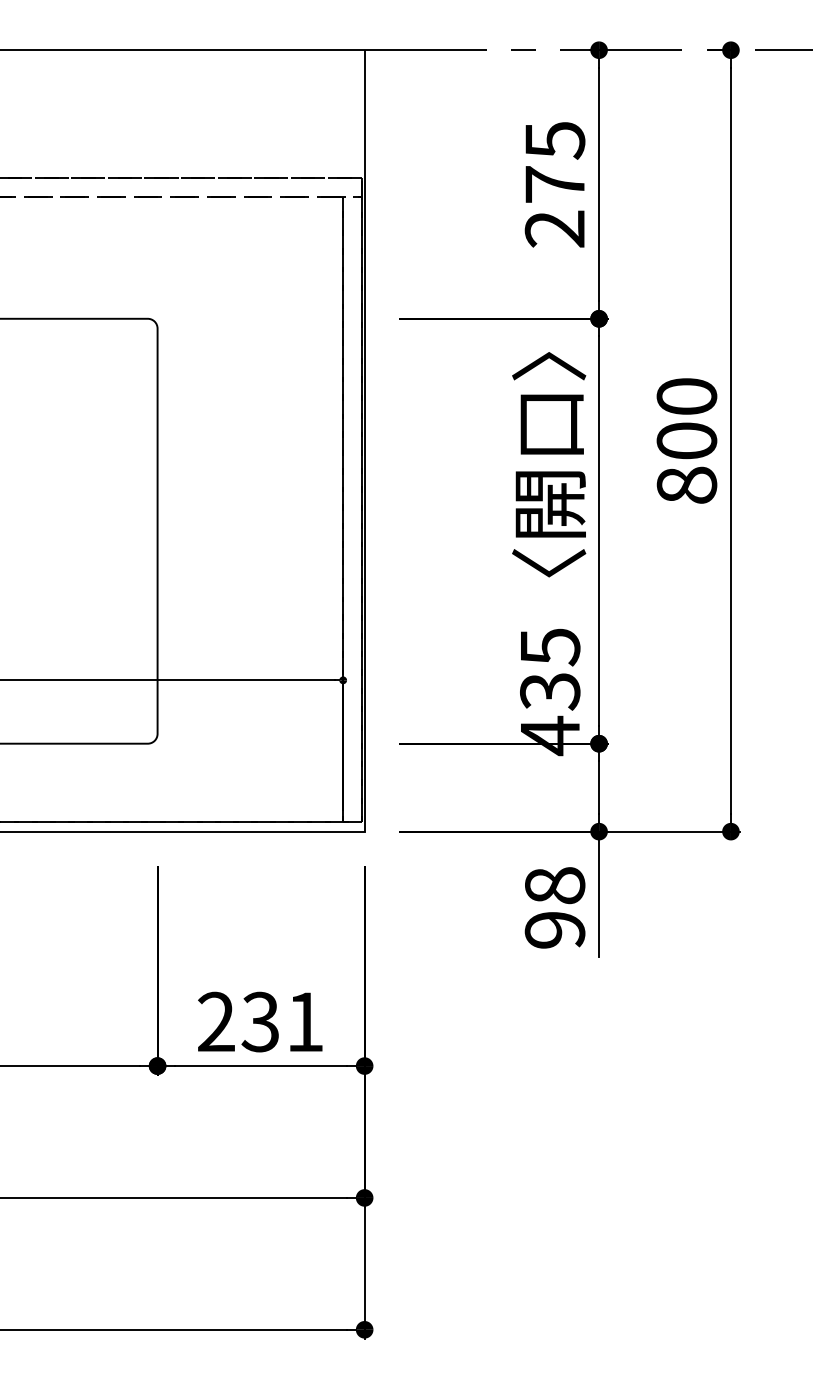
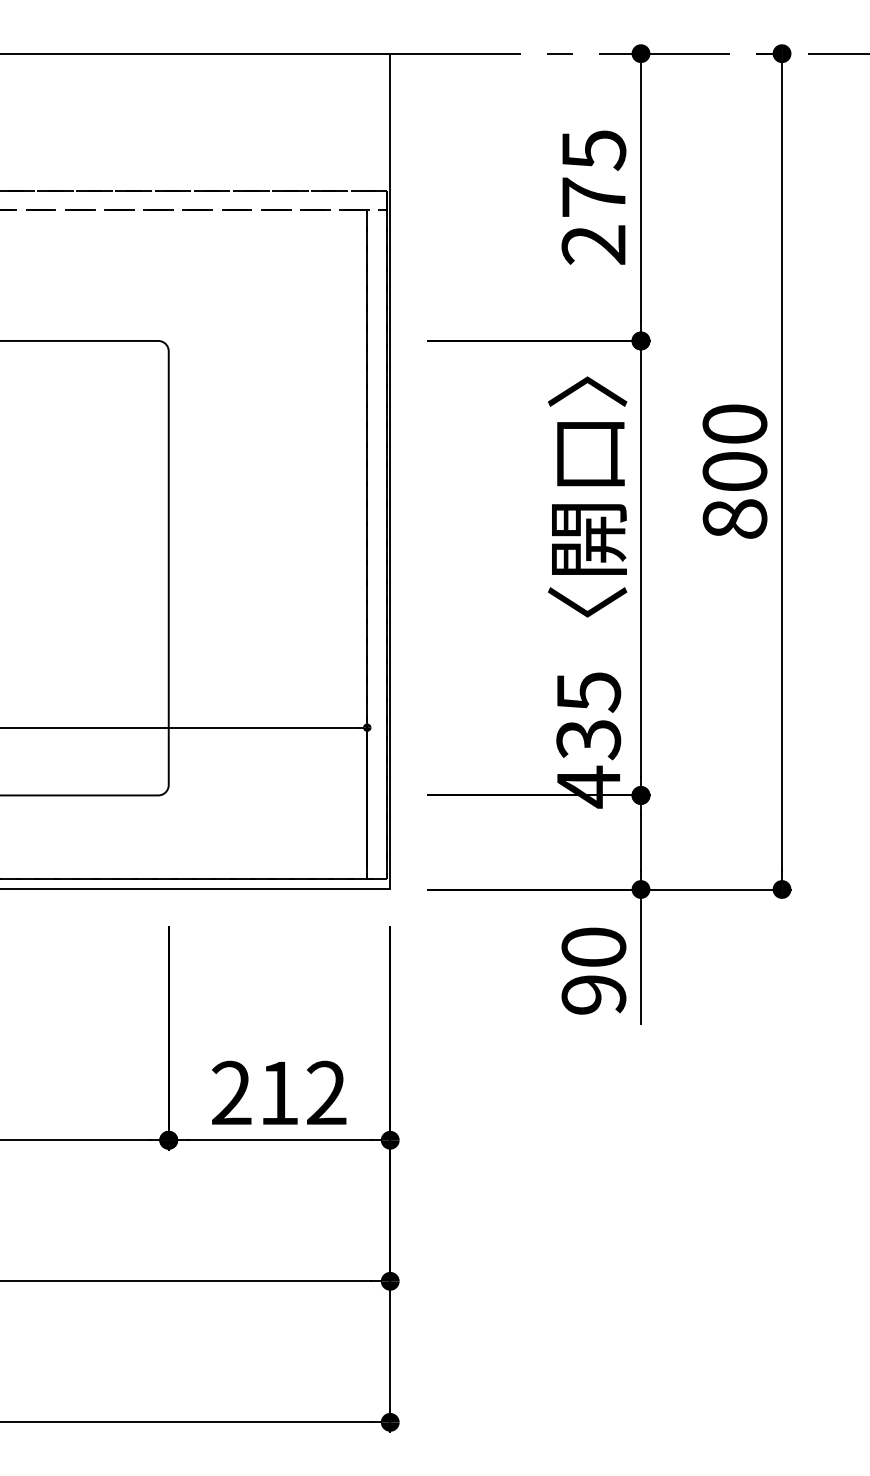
text: (554, 884) -> (593, 946), 98 -> 90
text: (282, 1021) -> (302, 1092), 231 -> 212

